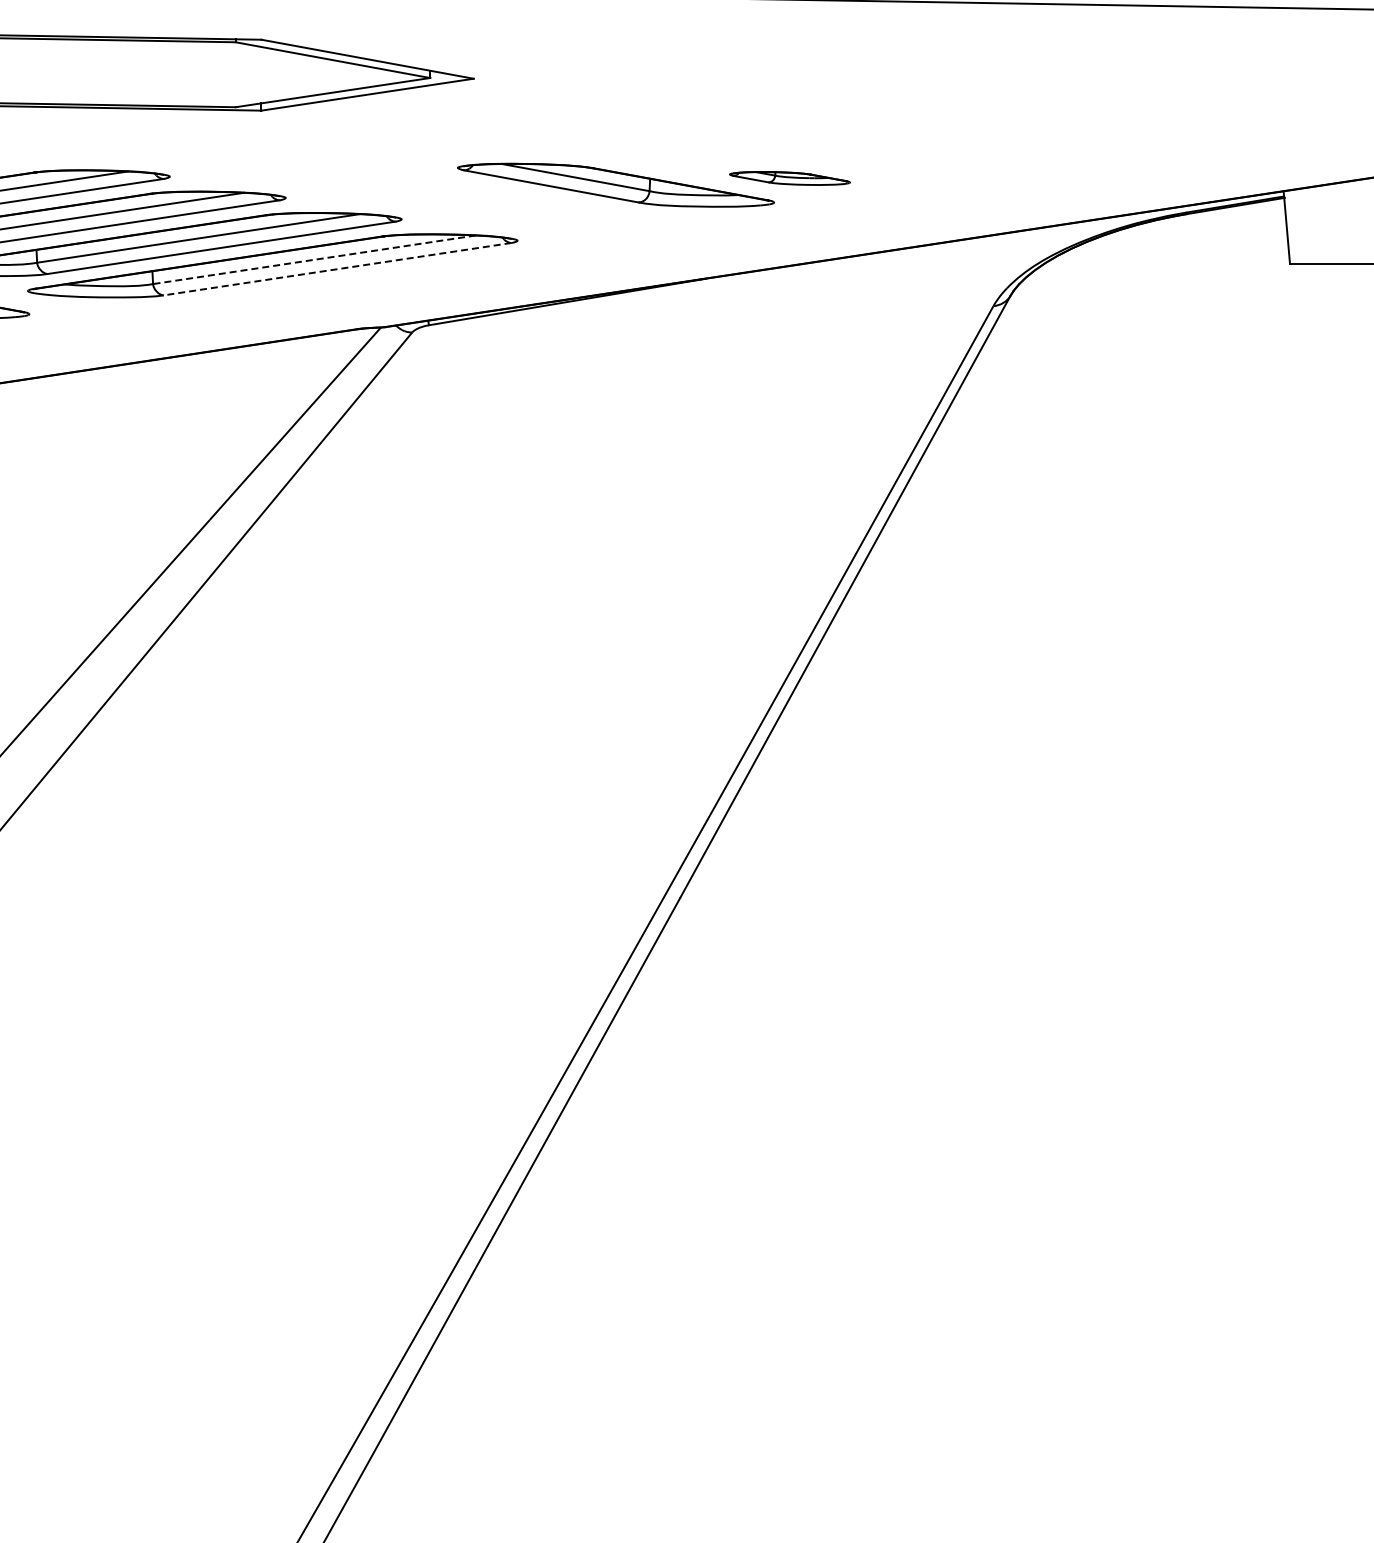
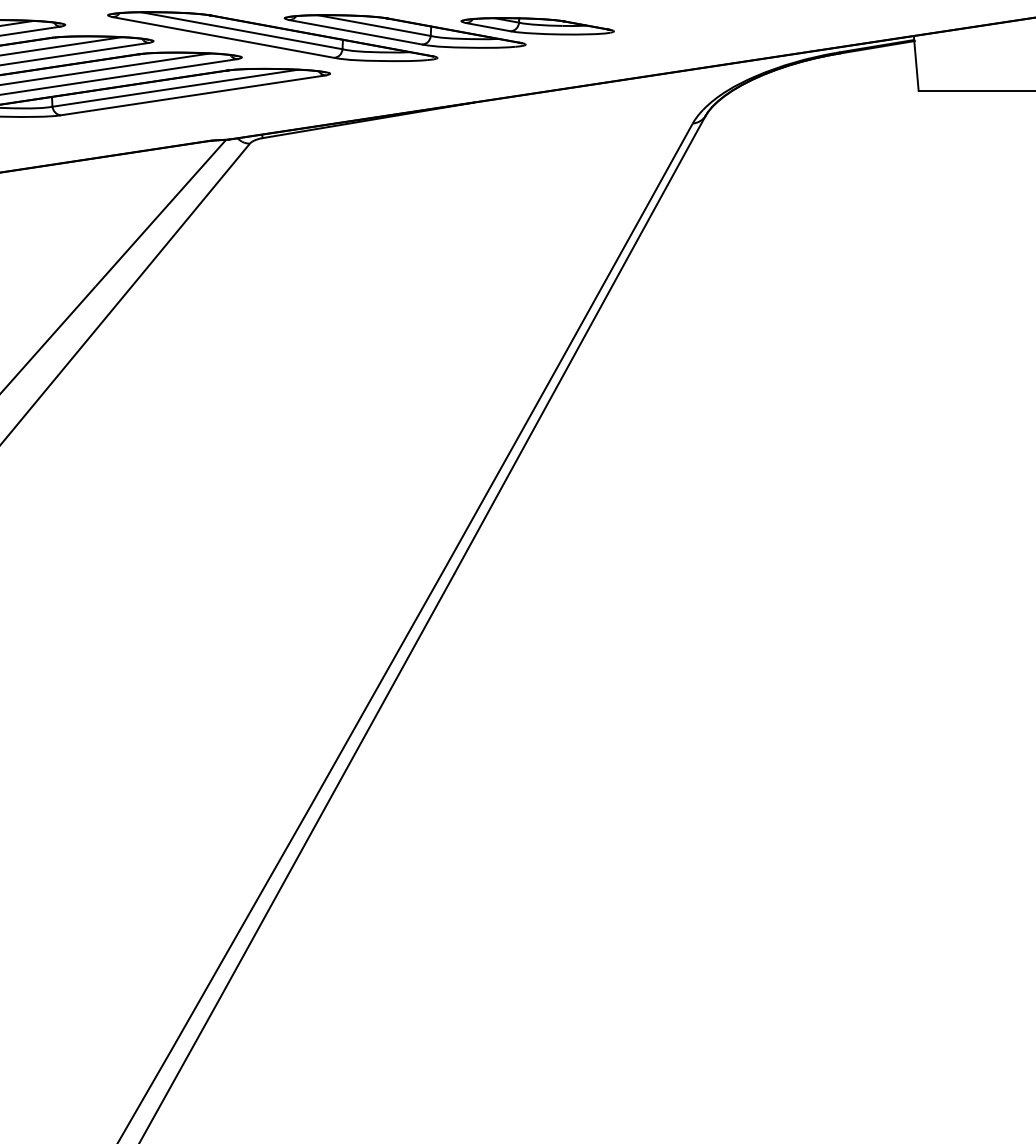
part: (789, 178) -> (537, 26), size x1.67
part: (442, 191) -> (272, 36), added
line: (313, 259) -> (174, 88), dashed -> solid
line: (337, 269) -> (192, 95), dashed -> solid

